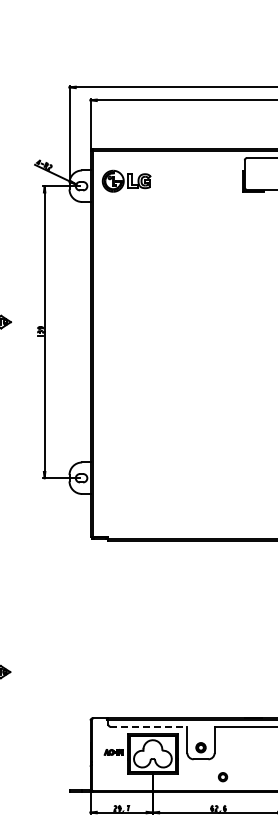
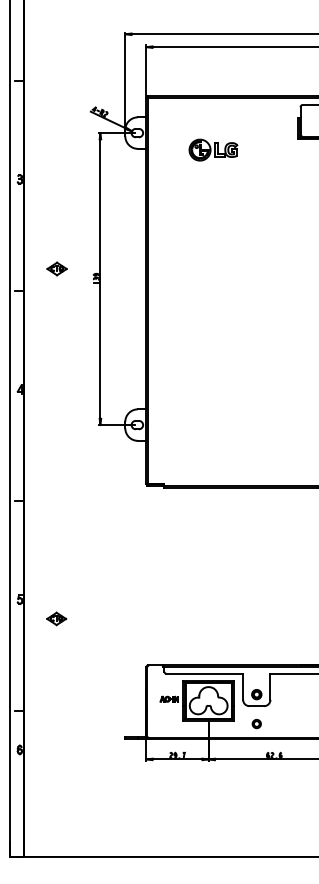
part: (126, 180) -> (213, 149), moved
line: (149, 726) -> (205, 673), dashed -> solid
part: (222, 777) -> (256, 724), moved

